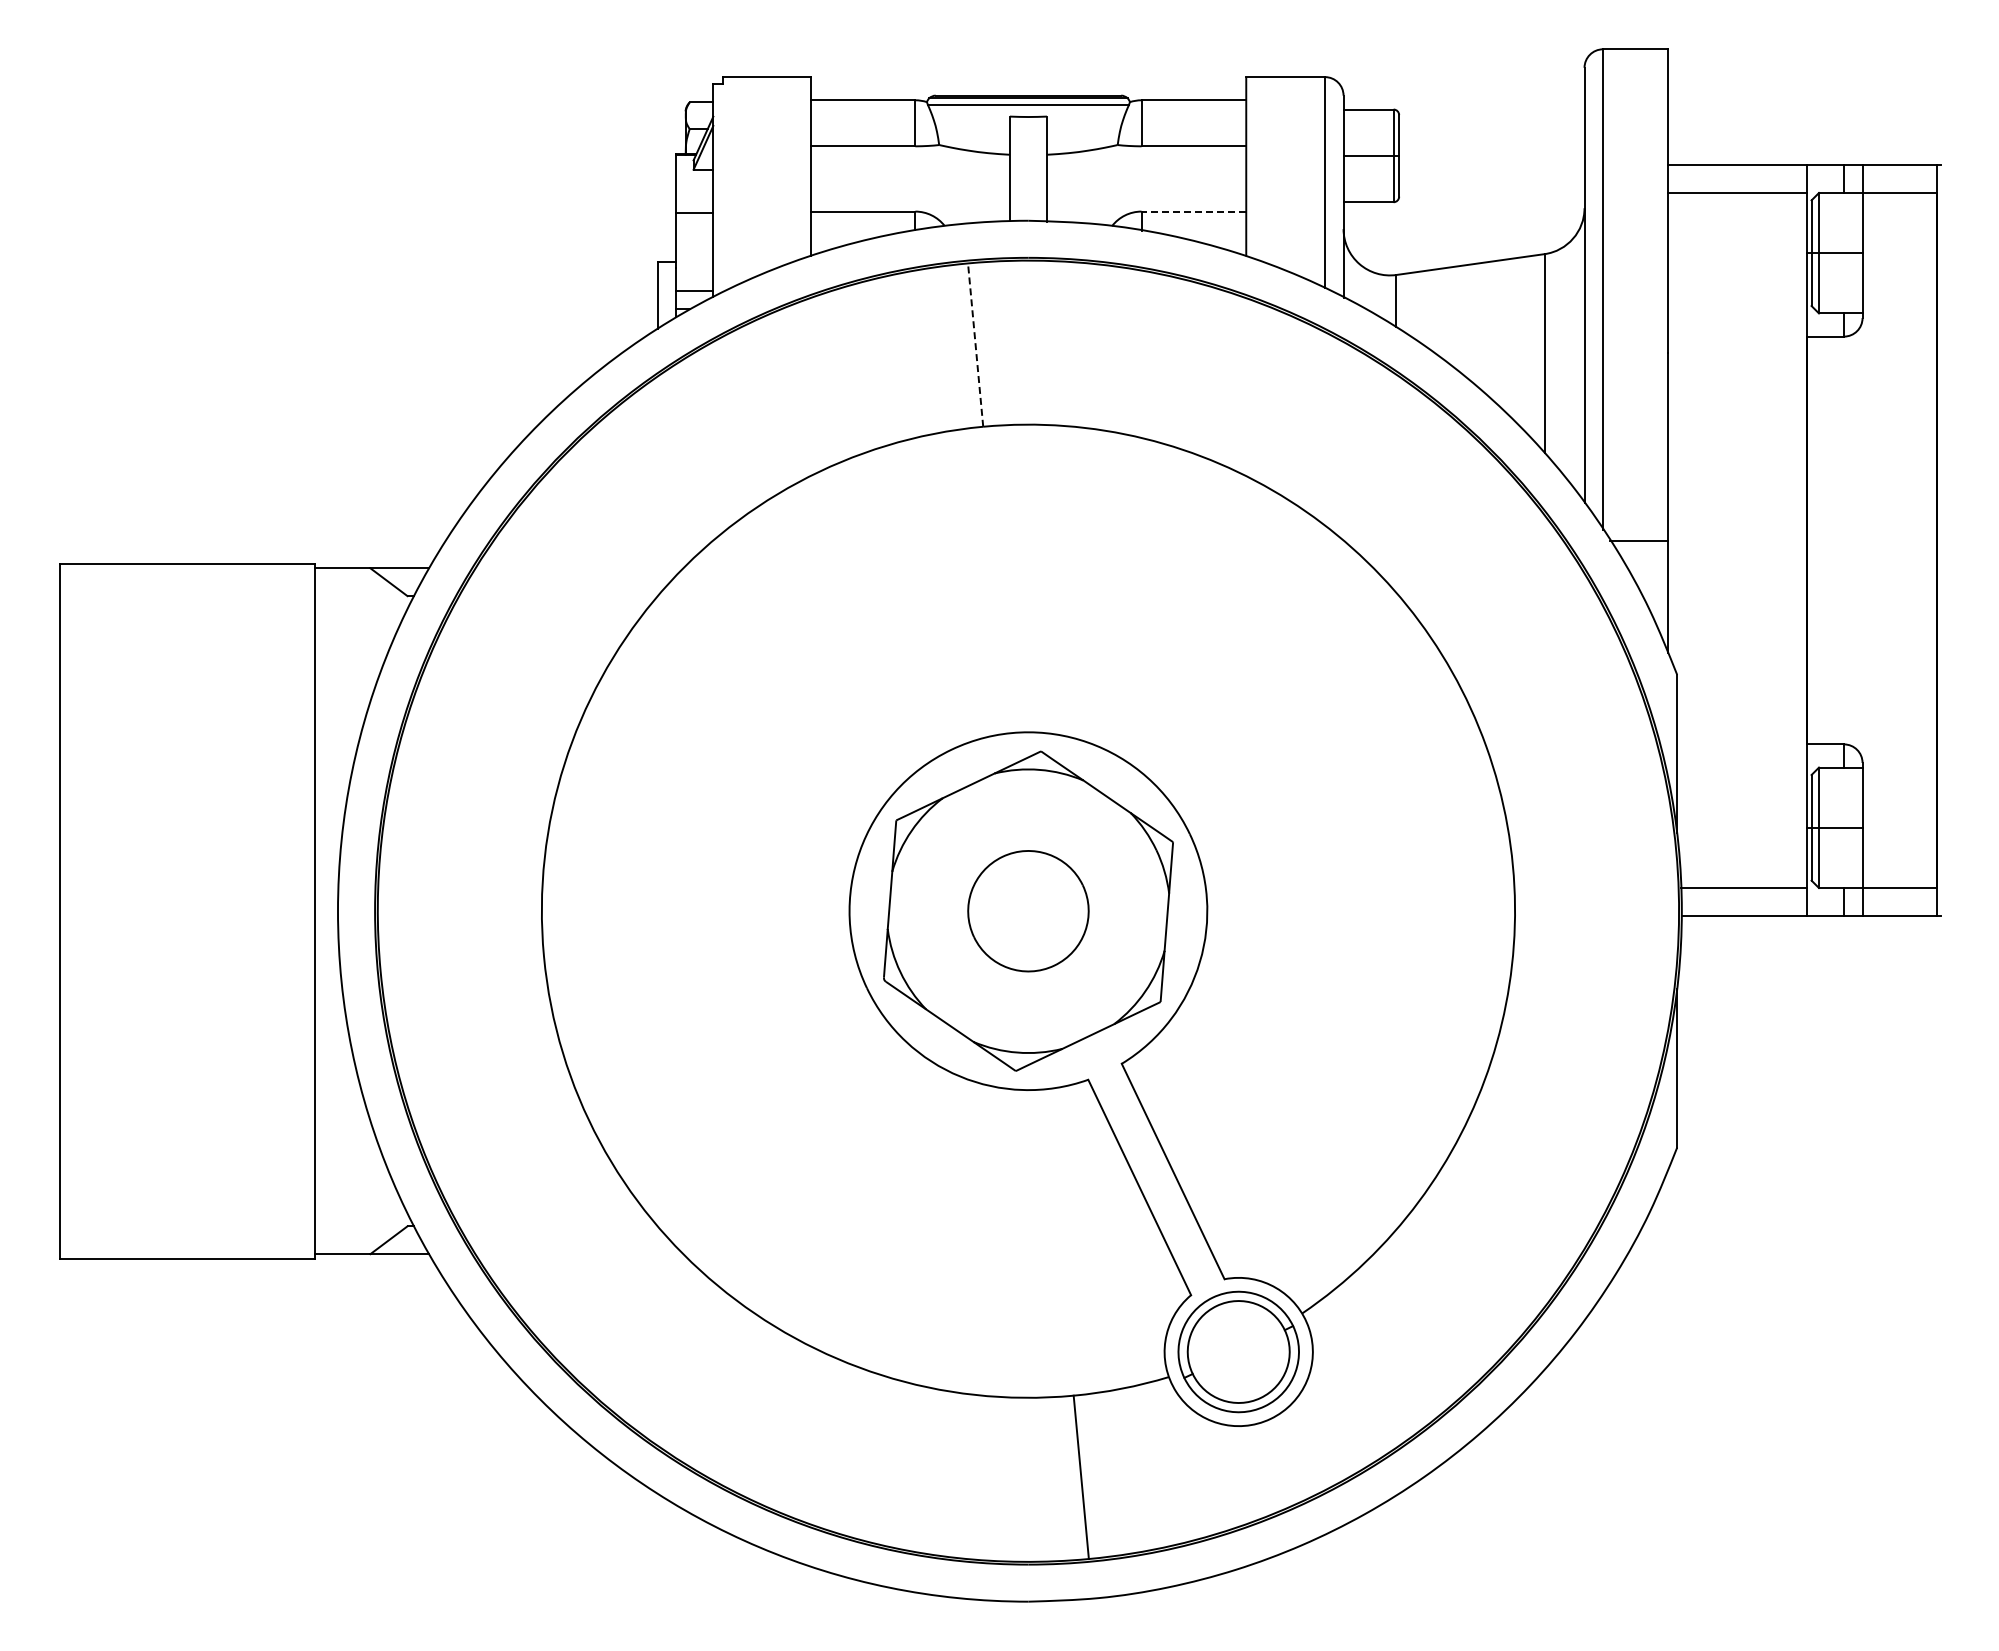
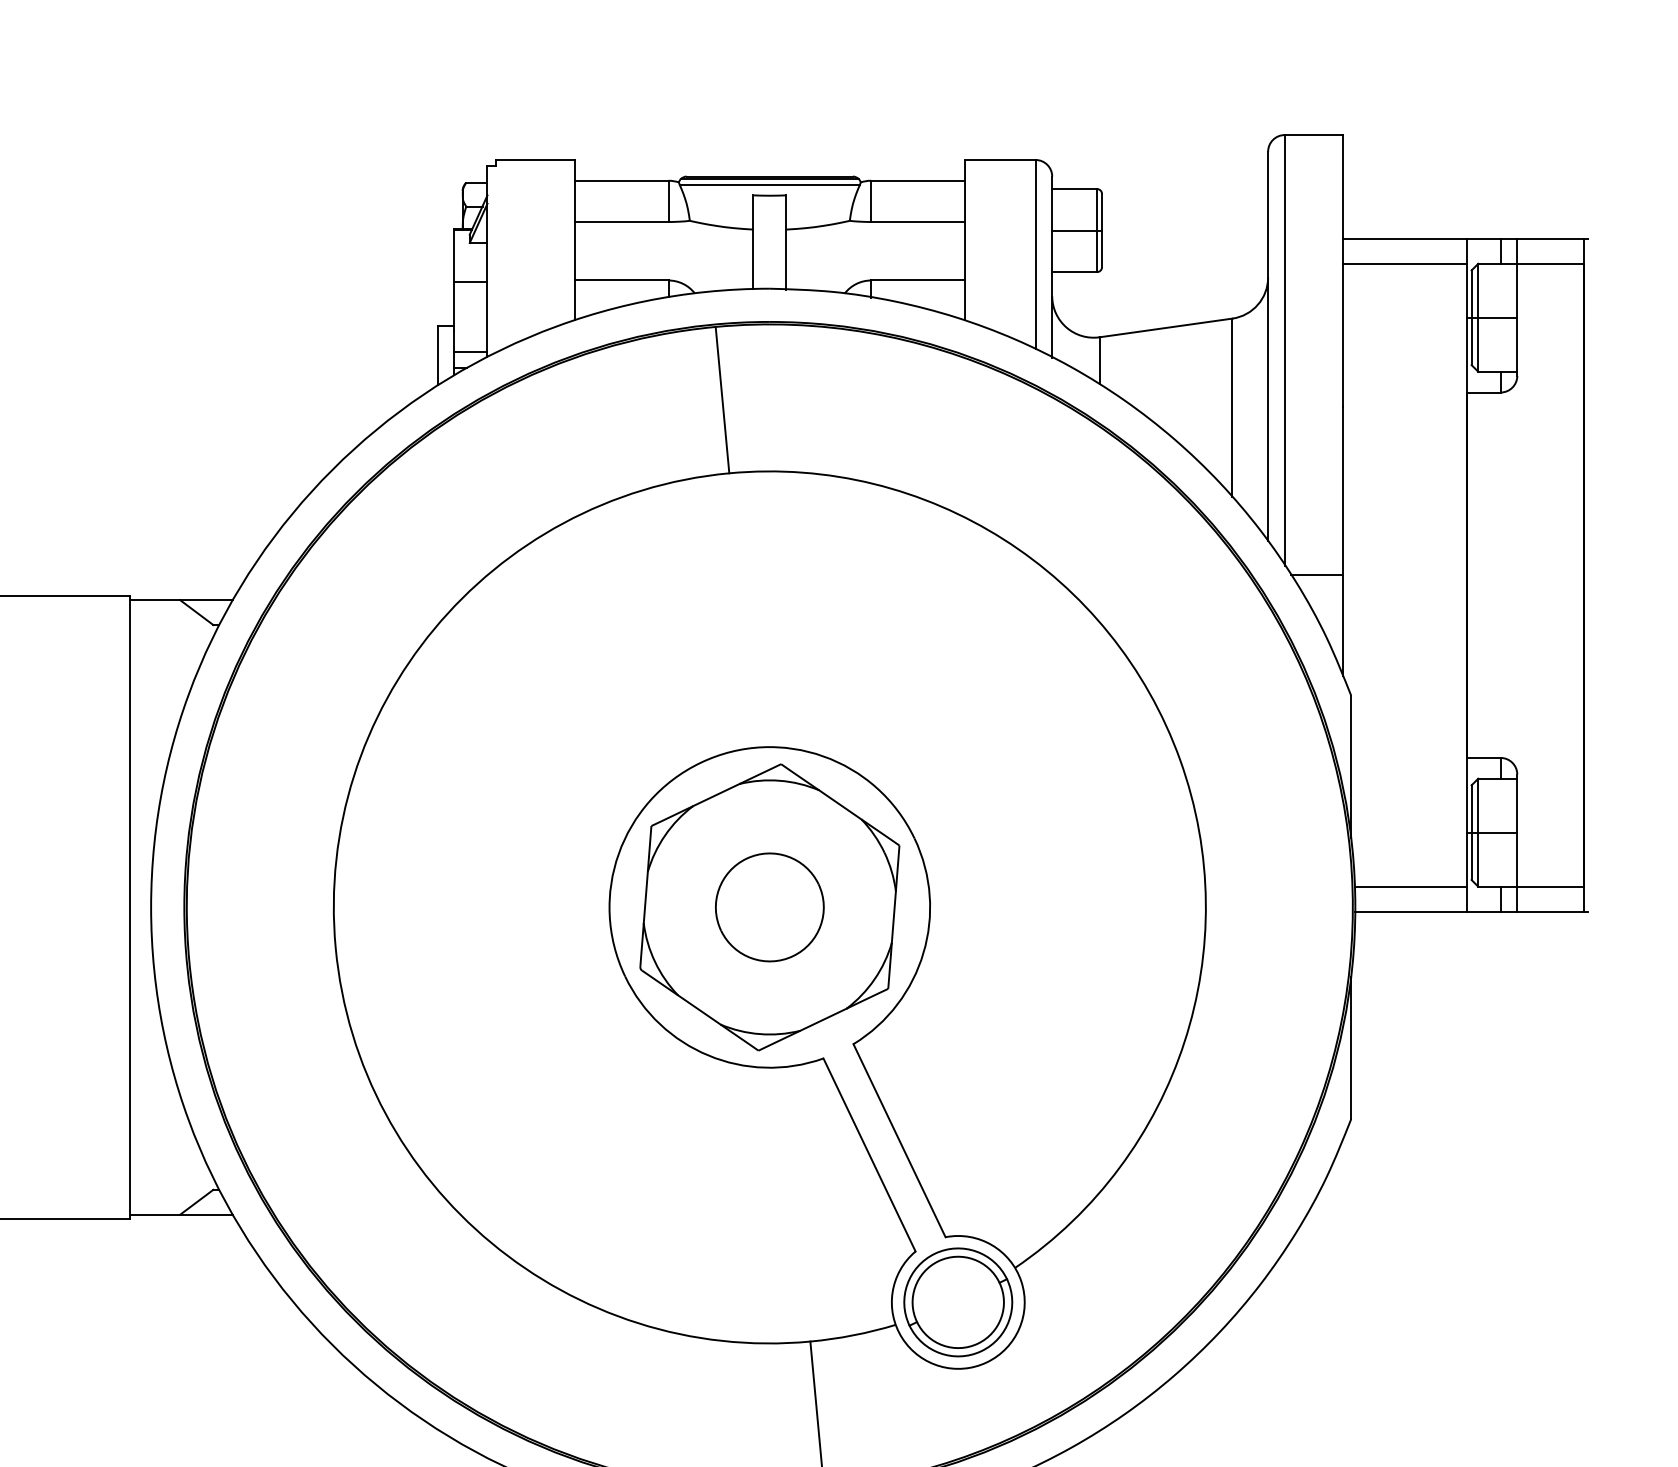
line: (1193, 211) -> (917, 280), dashed -> solid
line: (975, 344) -> (722, 399), dashed -> solid

